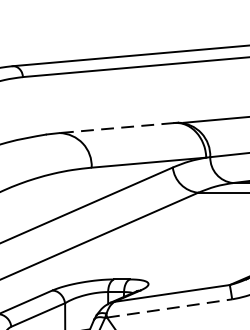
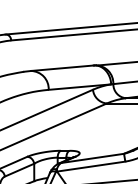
line: (115, 128) -> (61, 68), dashed -> solid
line: (170, 308) -> (91, 166), dashed -> solid

